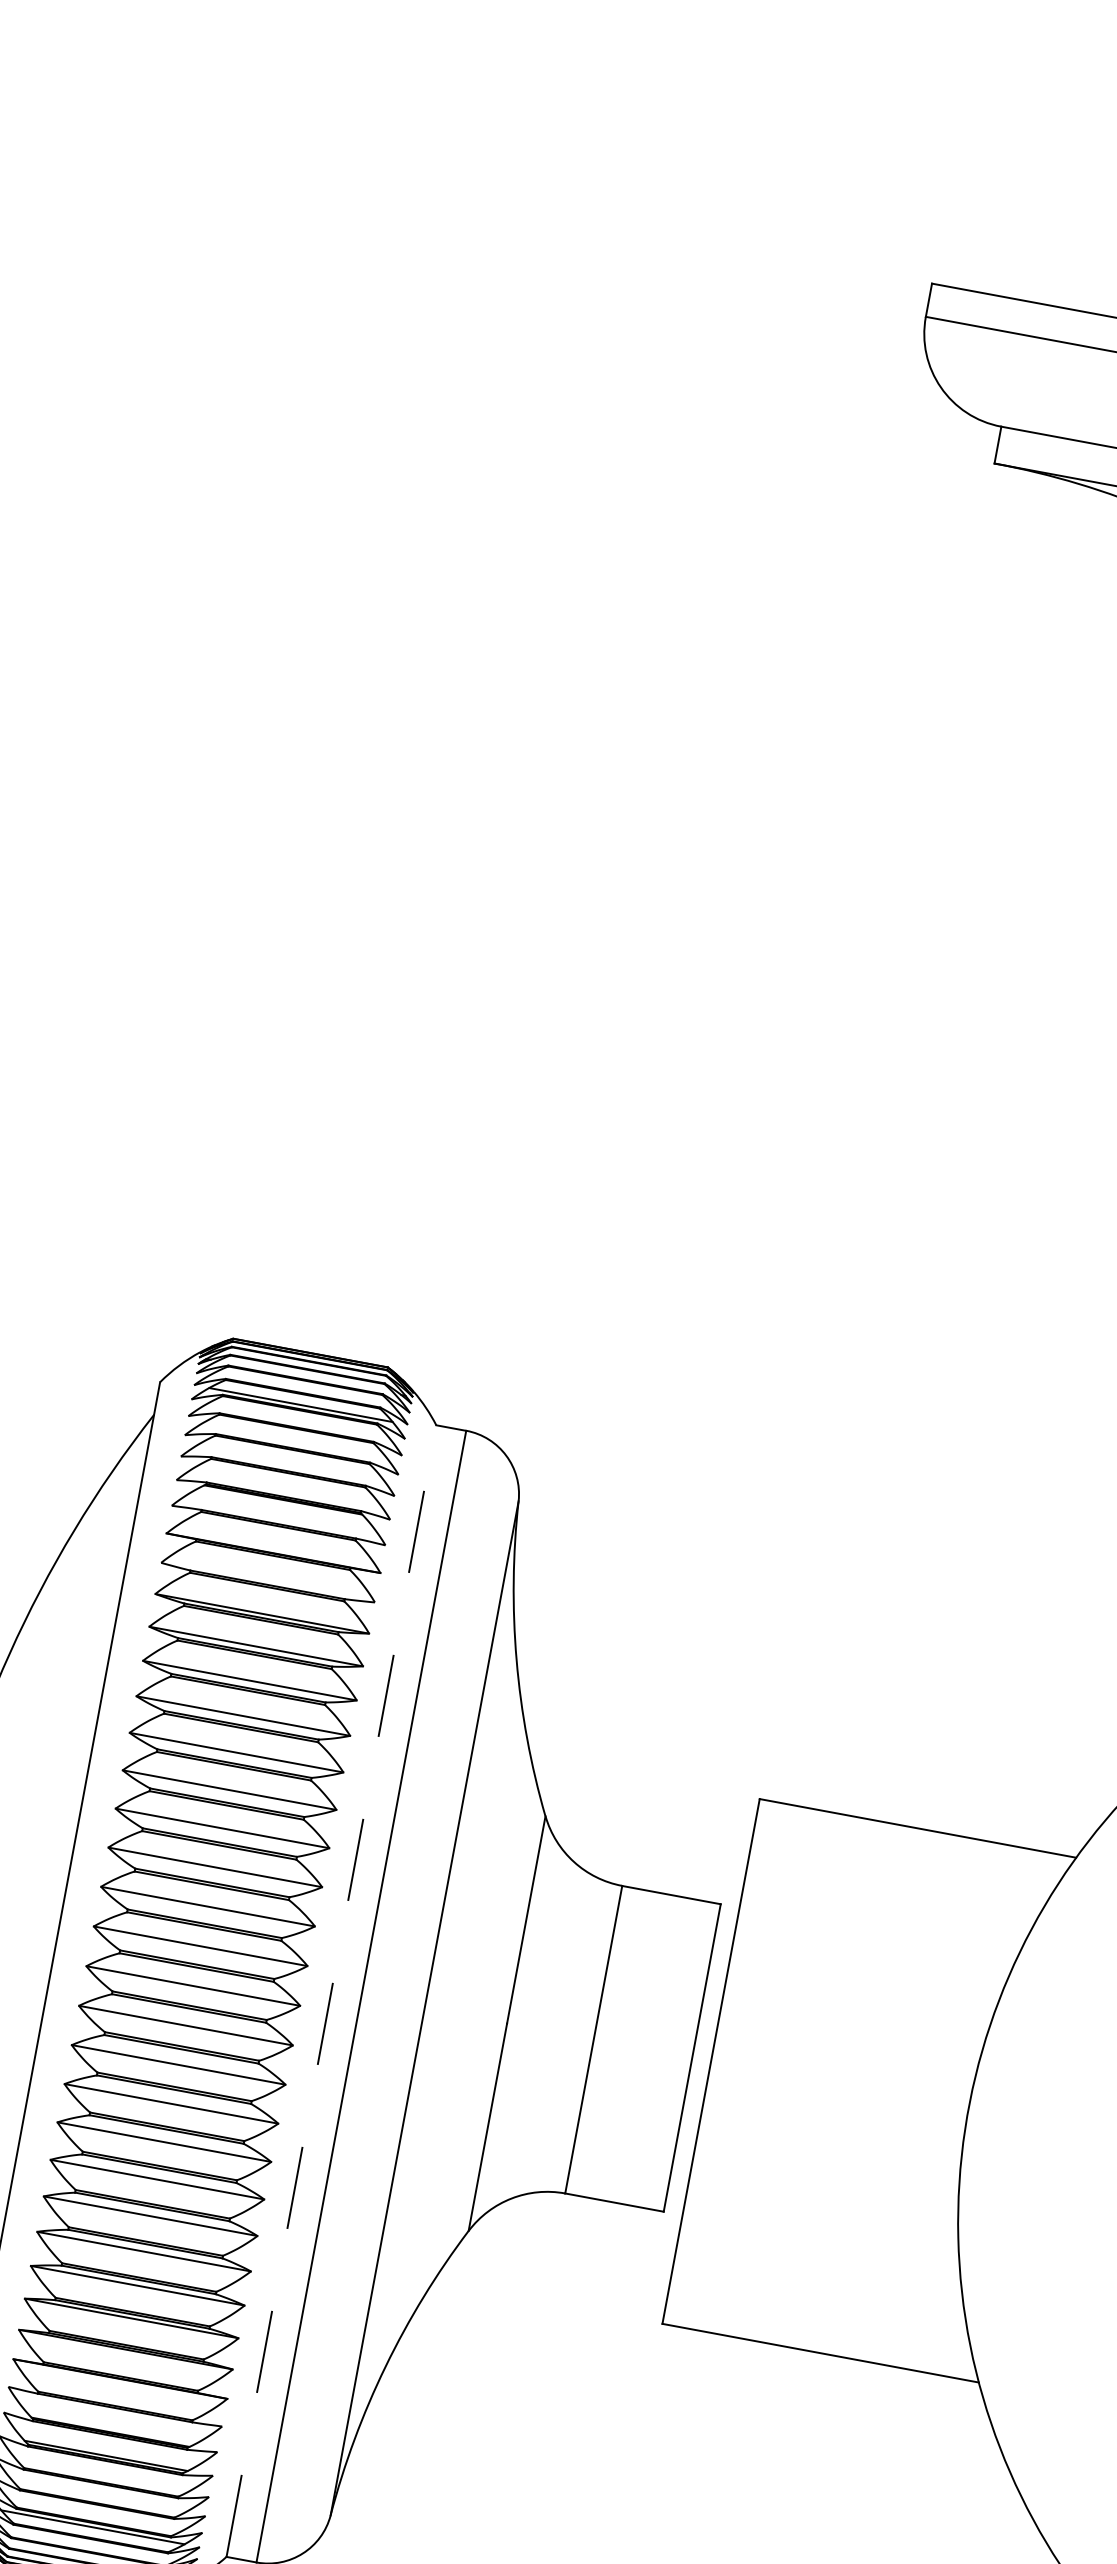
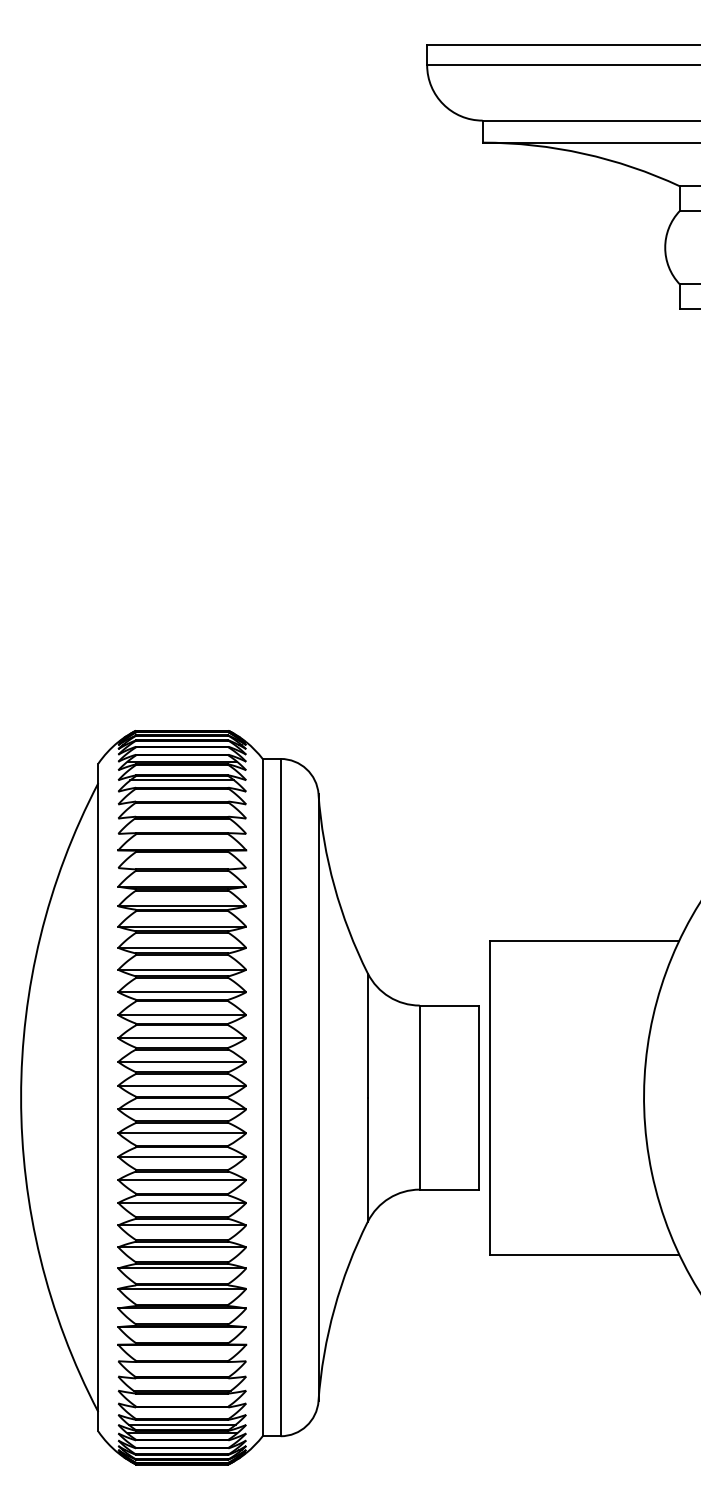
line: (295, 1436) -> (182, 780), added
line: (331, 1990) -> (262, 1097), dashed -> solid
line: (94, 2512) -> (181, 1424), added

